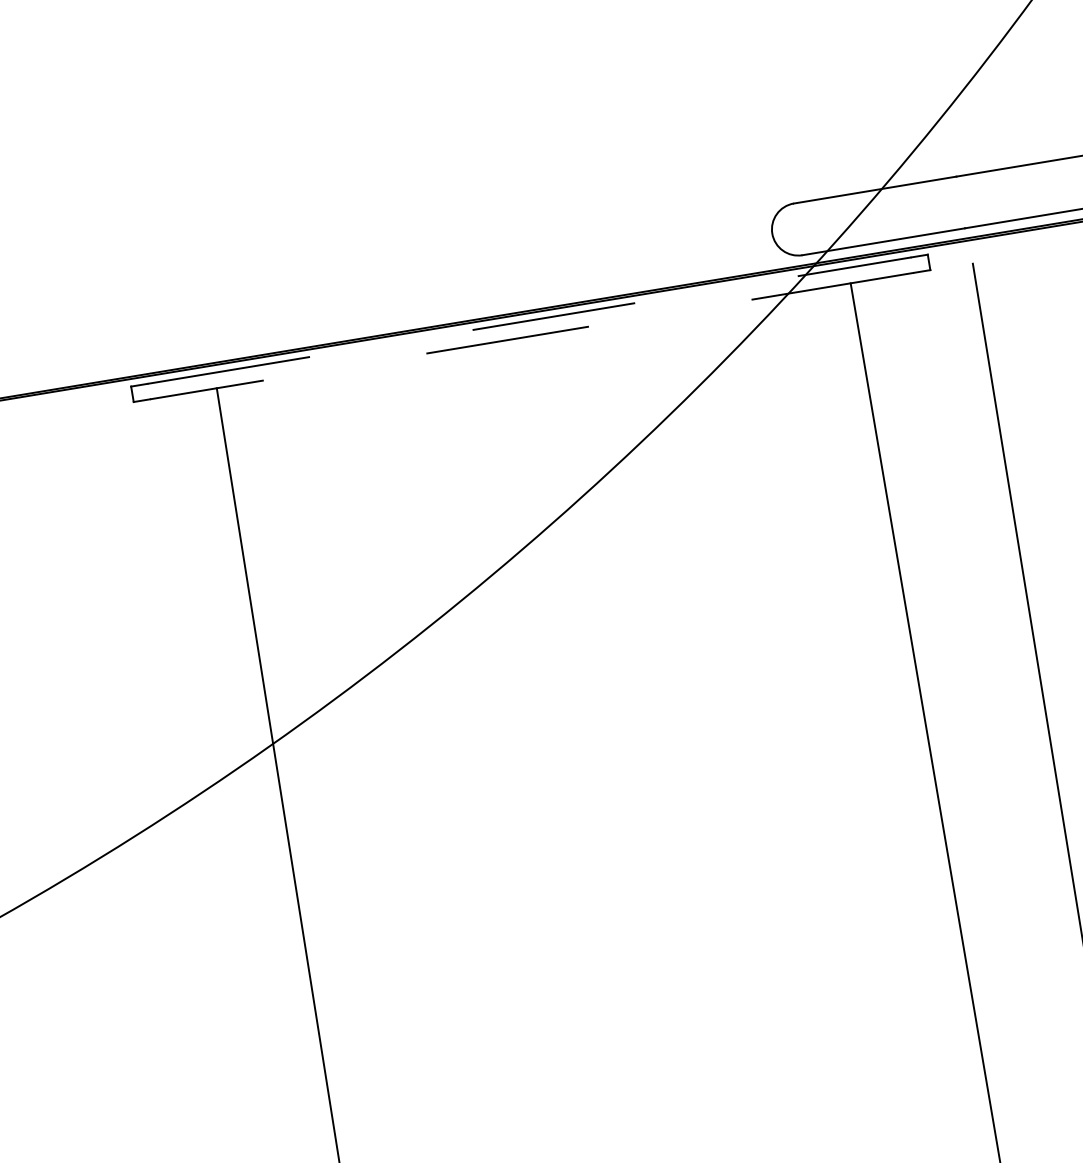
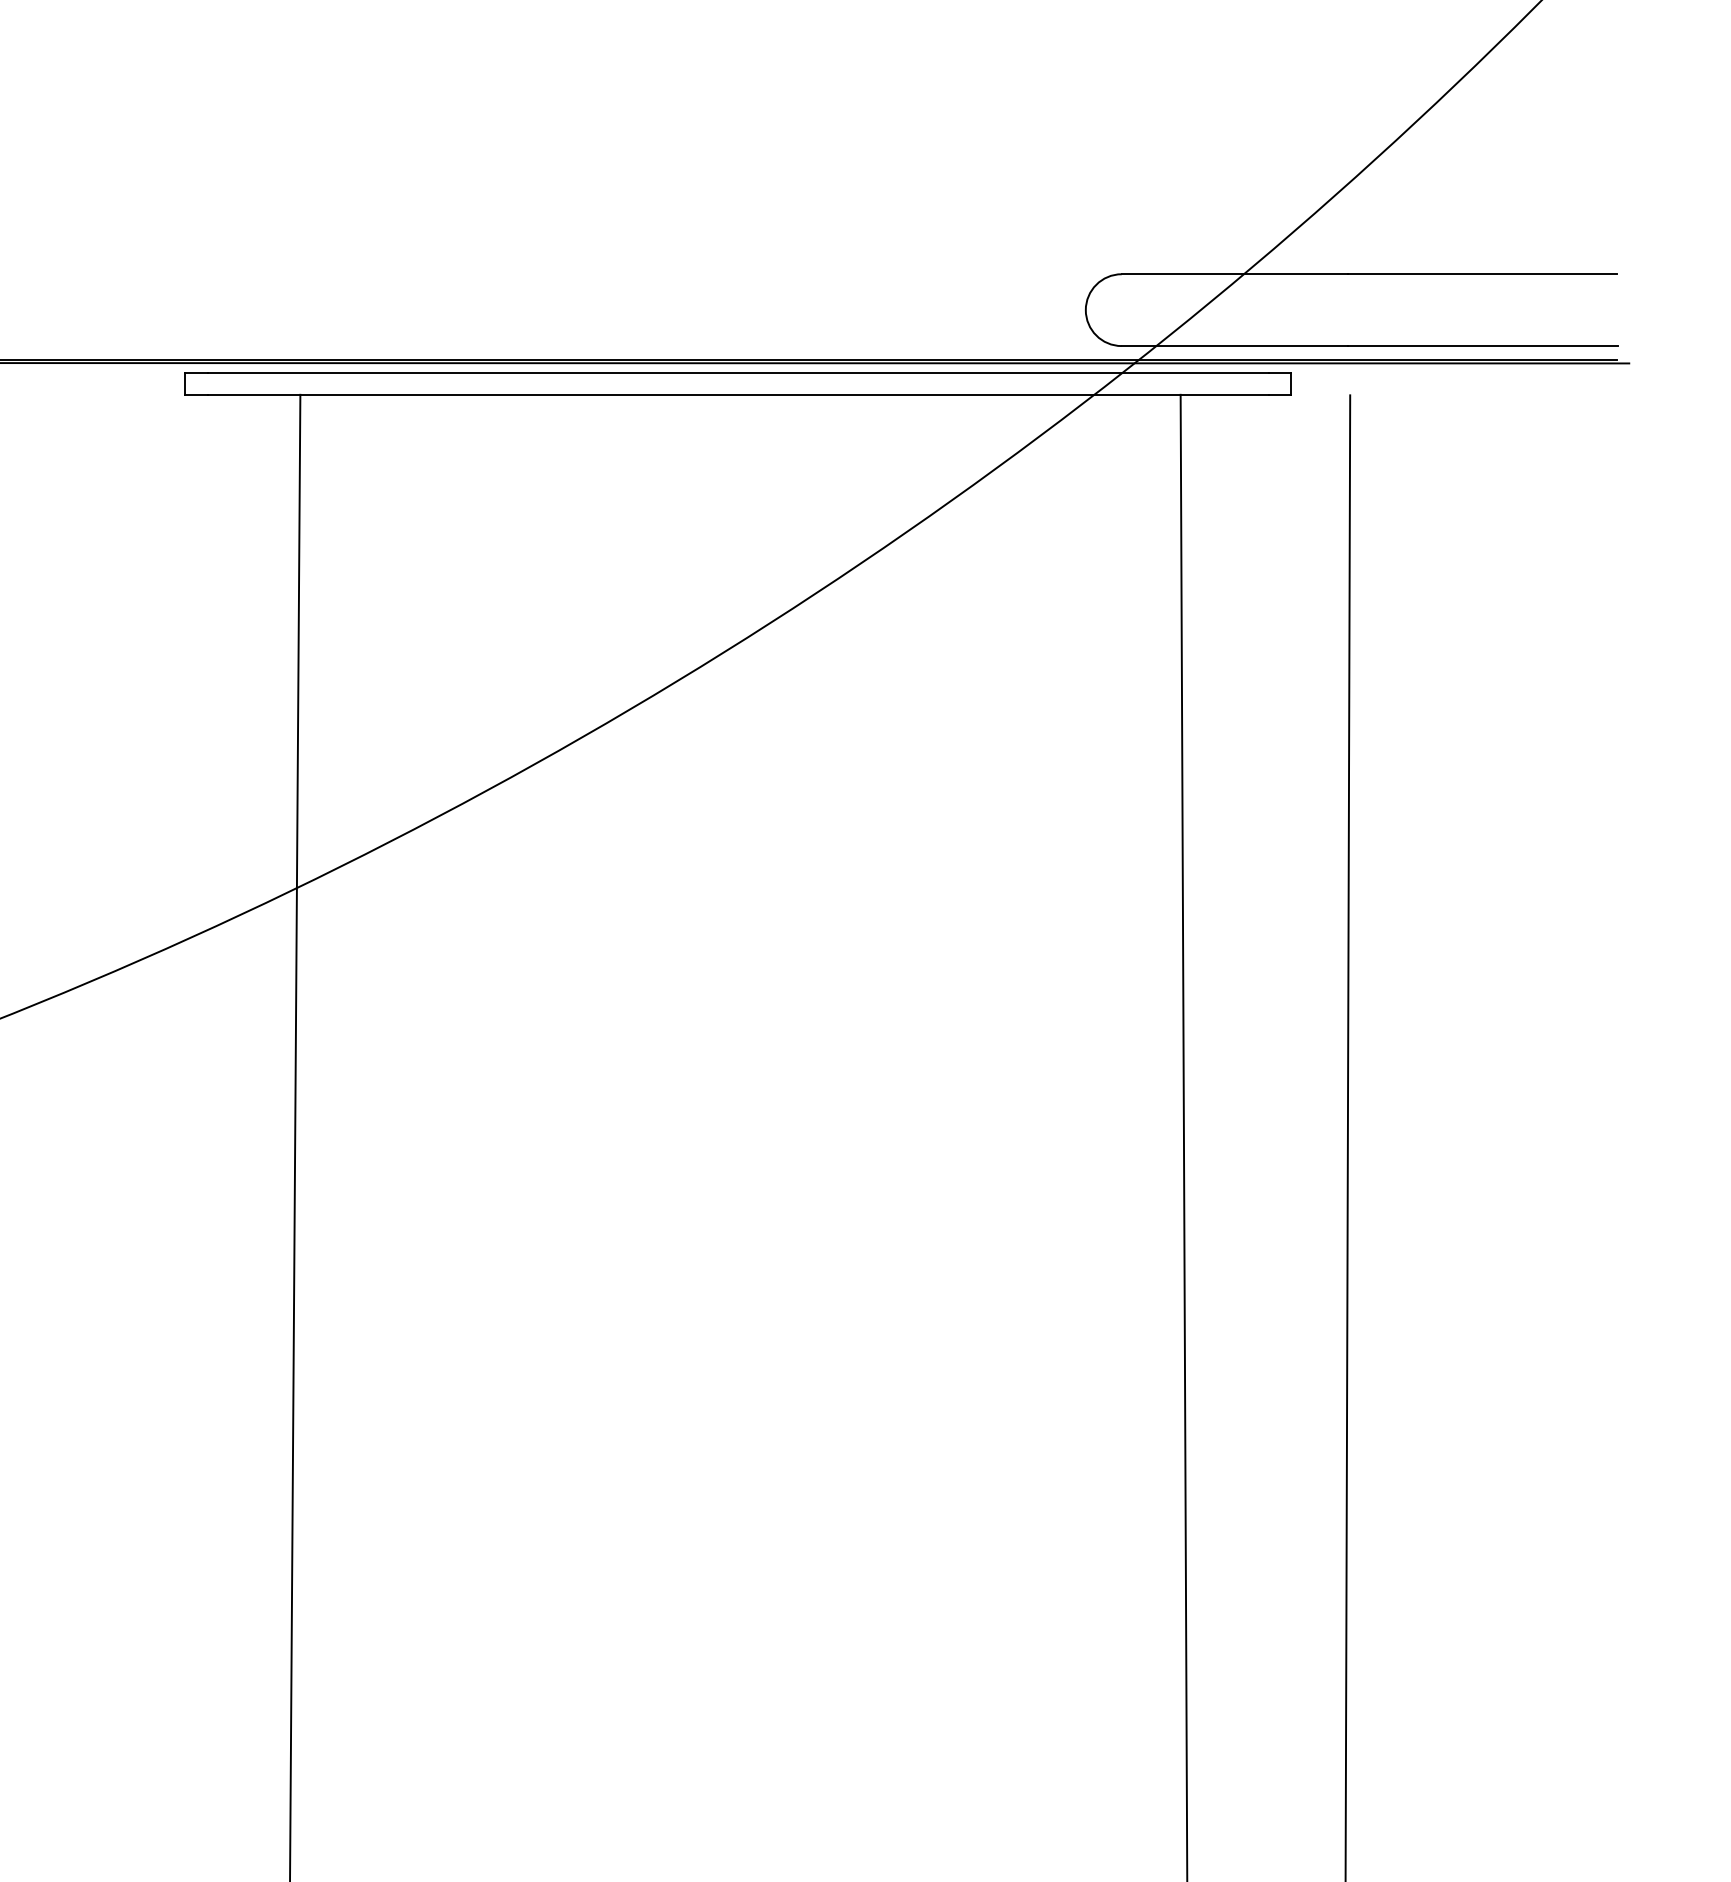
line: (529, 320) -> (738, 373), dashed -> solid
line: (532, 335) -> (738, 394), dashed -> solid

